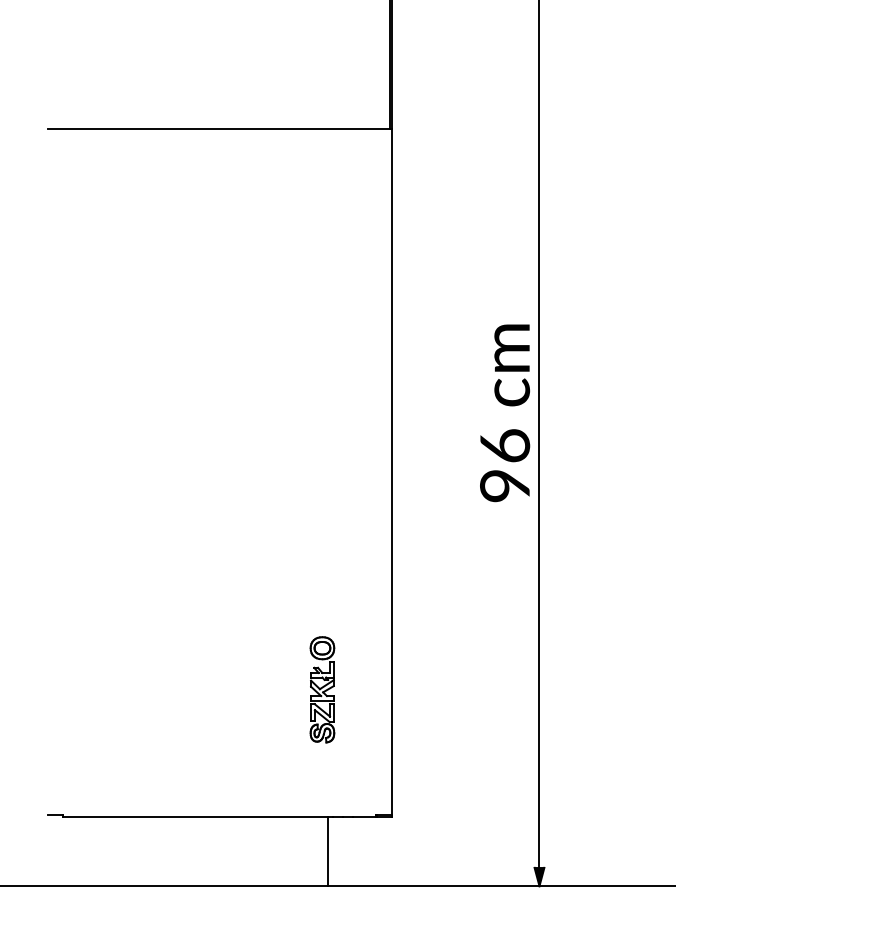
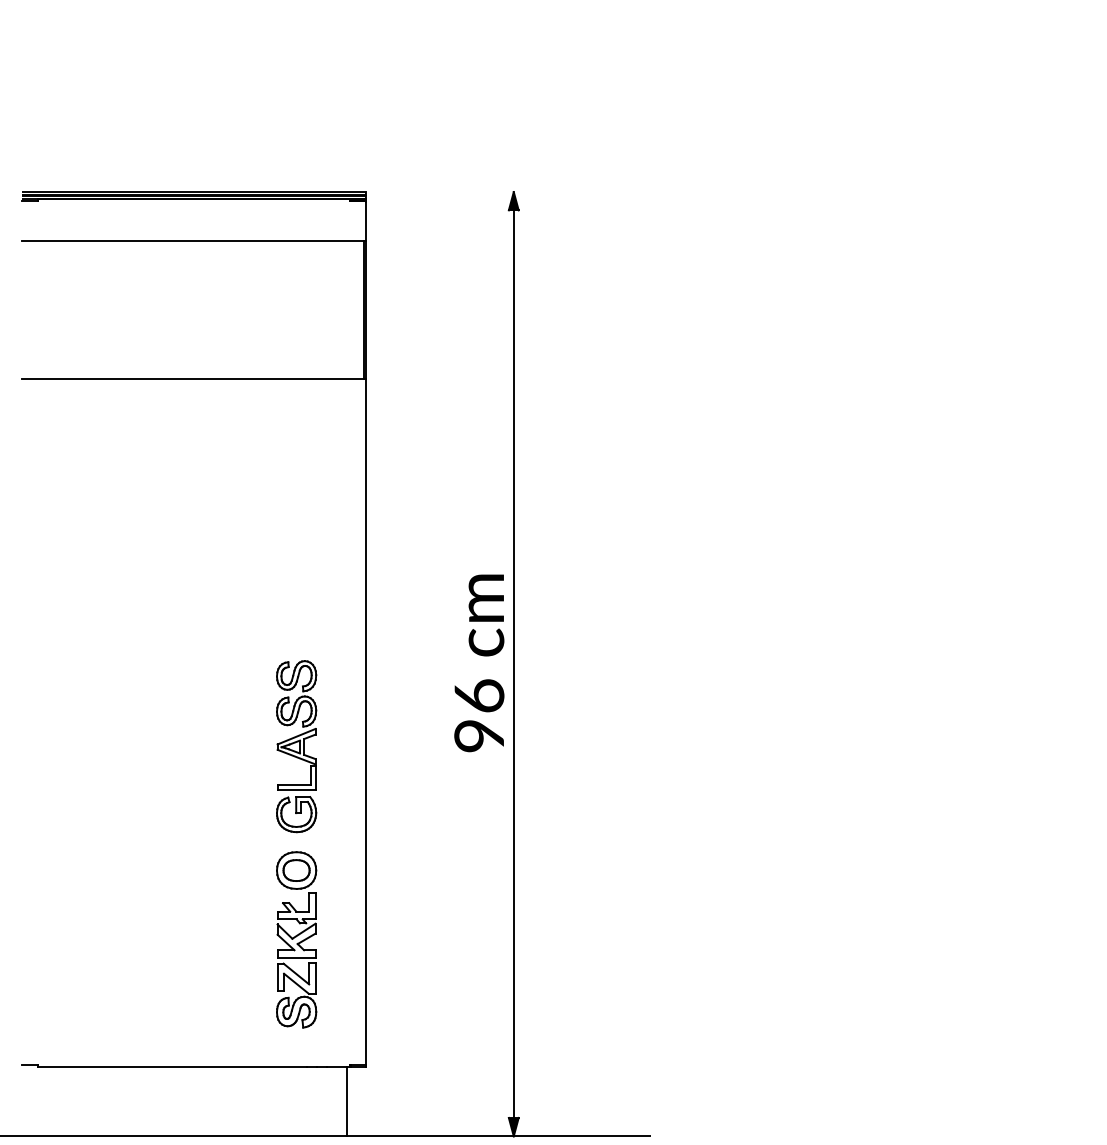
part: (322, 496) -> (296, 746), added
part: (322, 689) -> (296, 939), size x1.67
line: (328, 851) -> (346, 1101), moved

